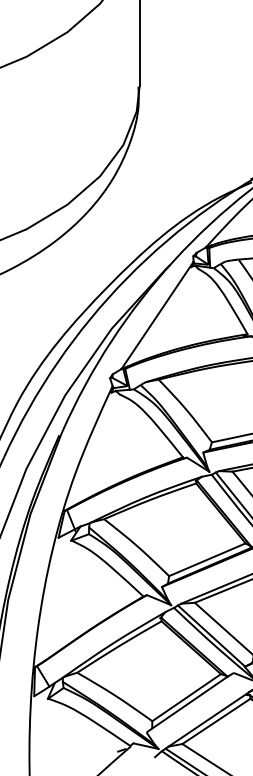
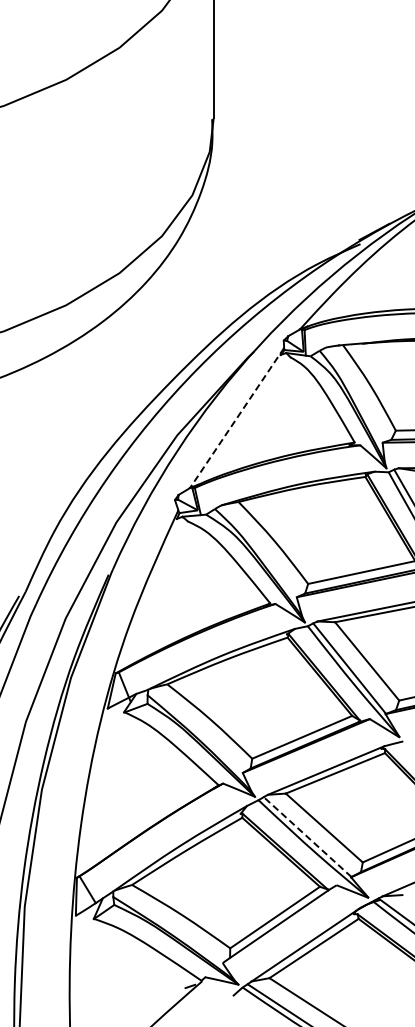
line: (157, 315) -> (236, 418), solid -> dashed
line: (211, 635) -> (307, 836), solid -> dashed

